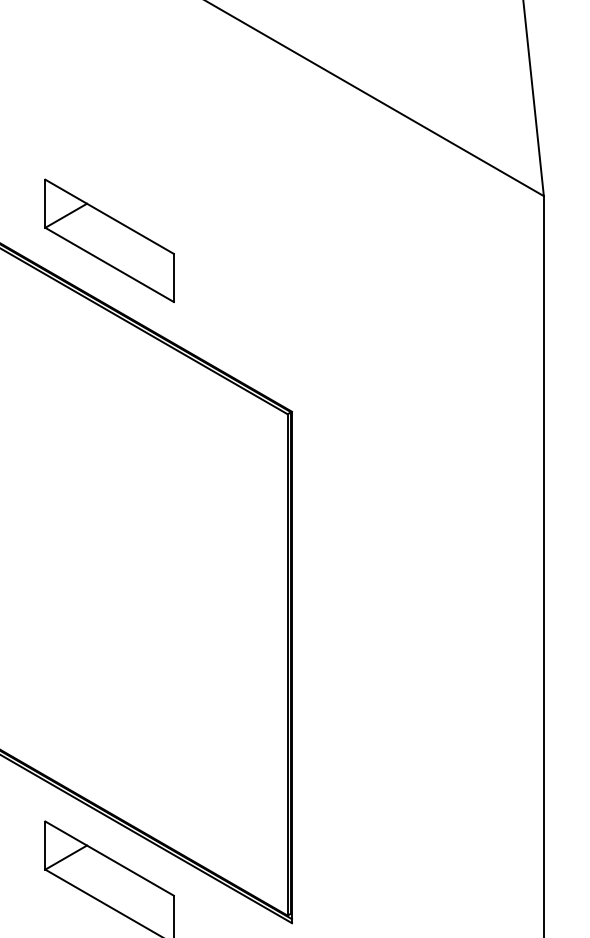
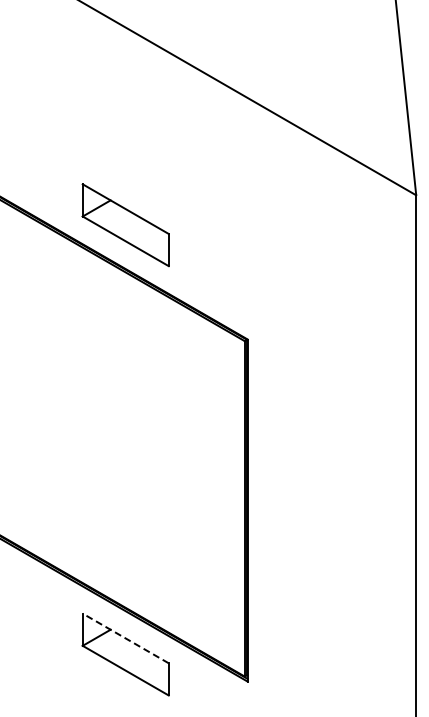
line: (109, 858) -> (125, 638), solid -> dashed

